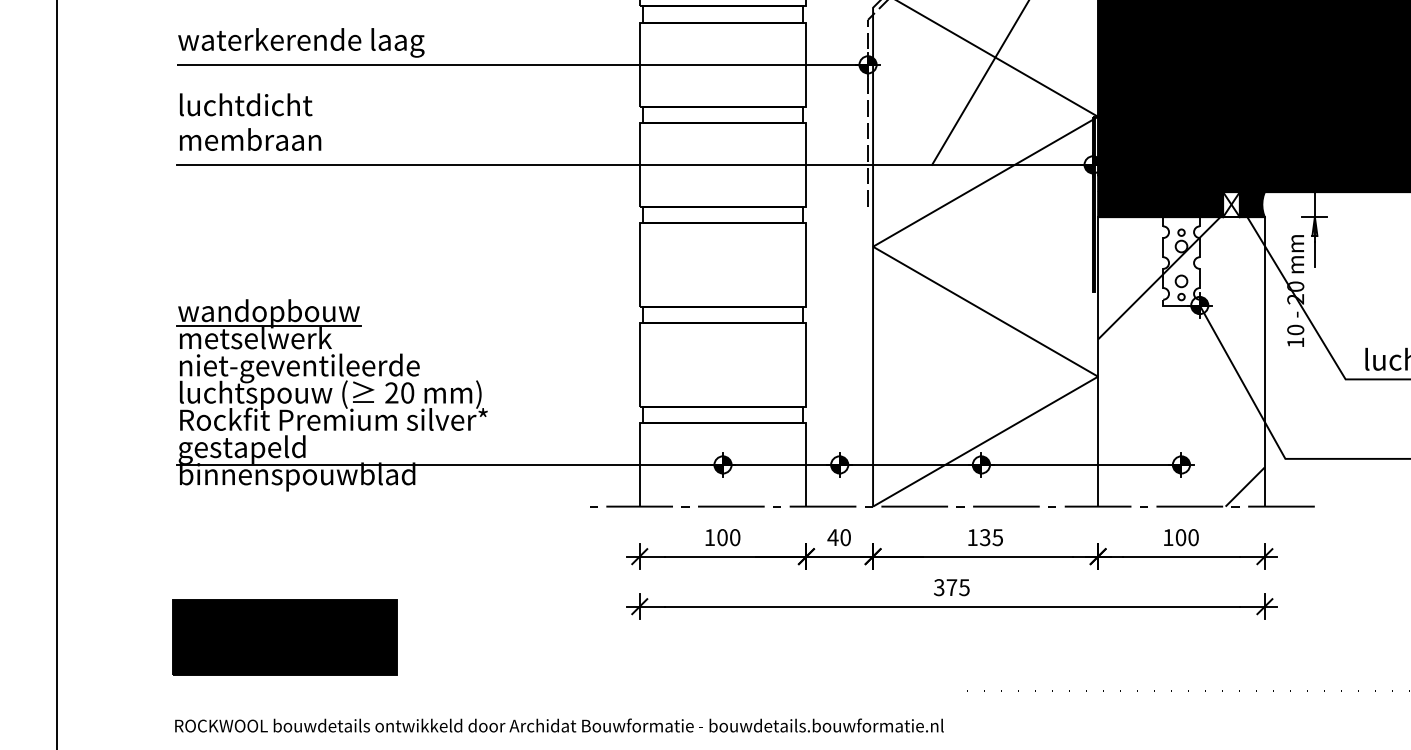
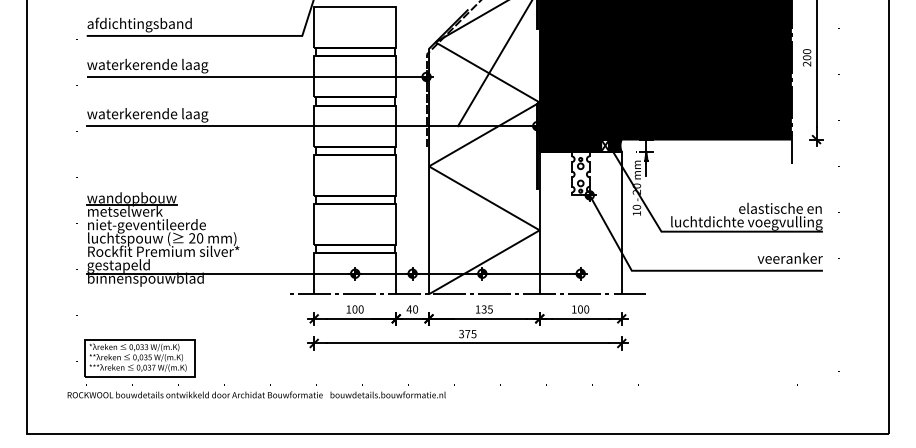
text: (300, 124) -> (147, 106), luchtdicht membraan -> waterkerende laag
hatch: (1181, 360) -> (580, 222), removed
fill: (284, 637) -> (139, 358), removed
text: (558, 724) -> (256, 394), moved

